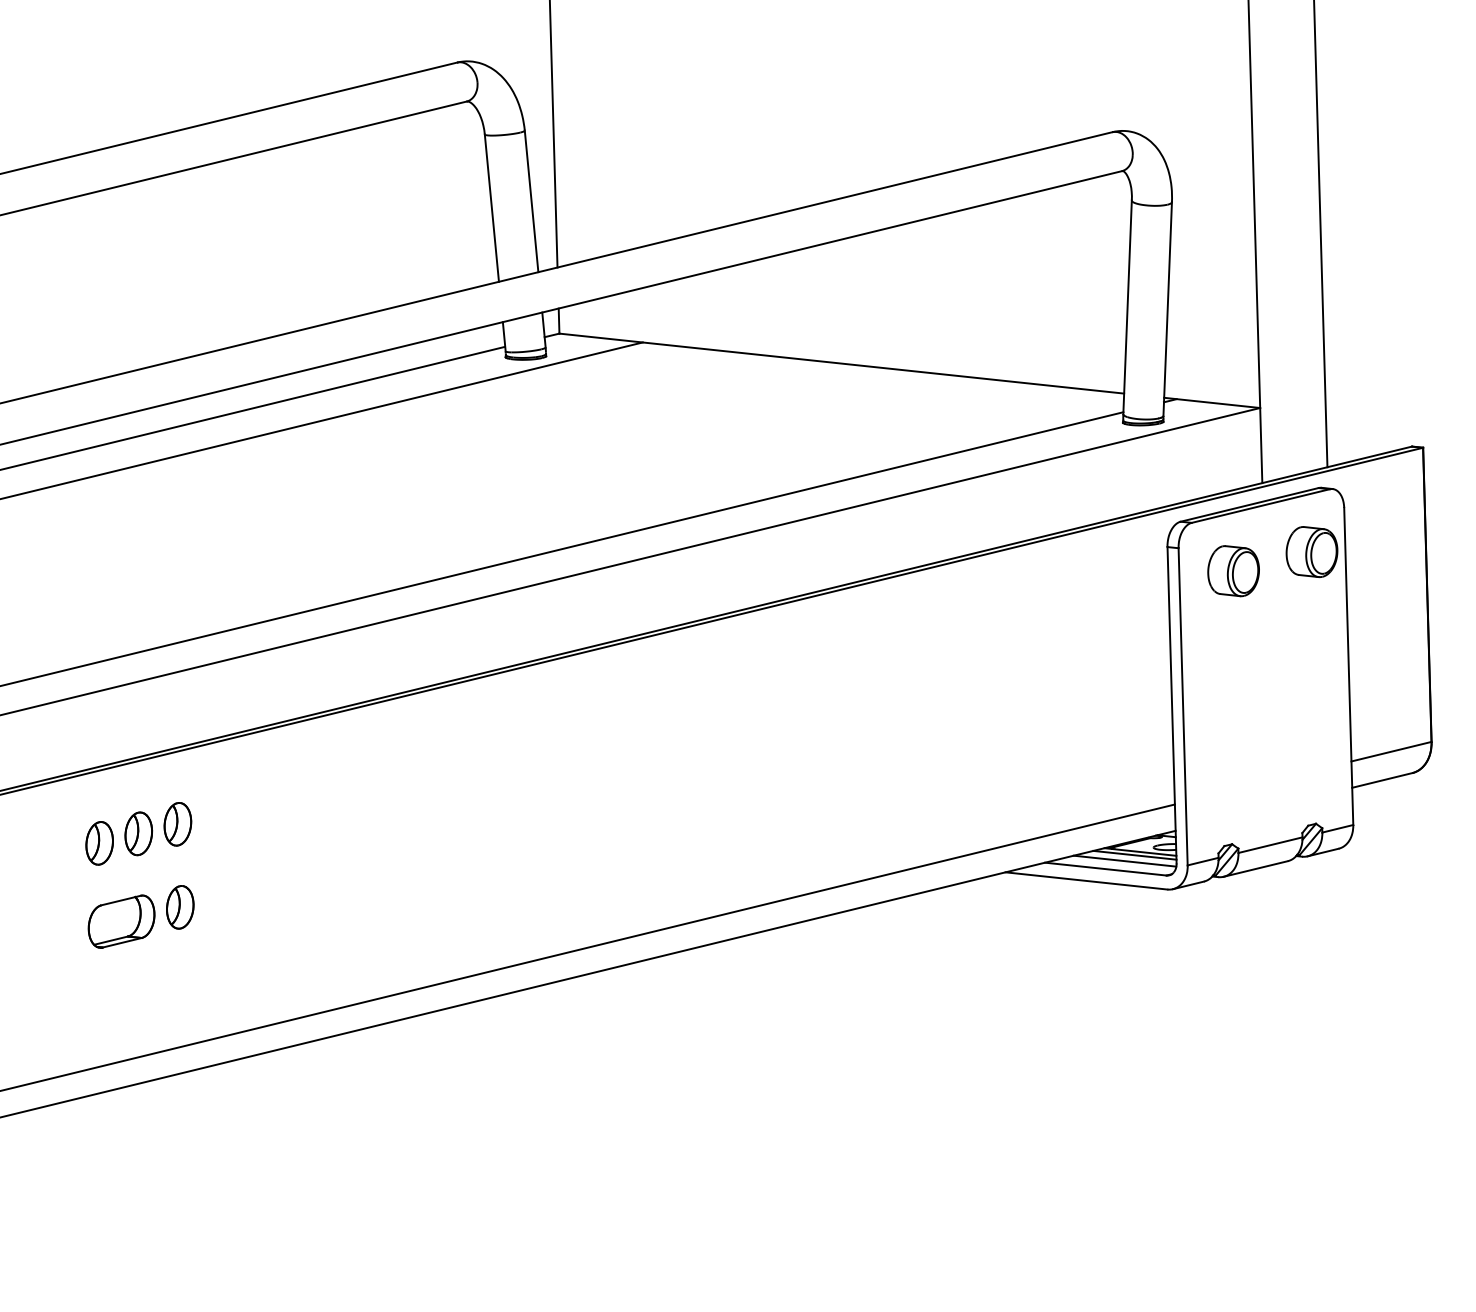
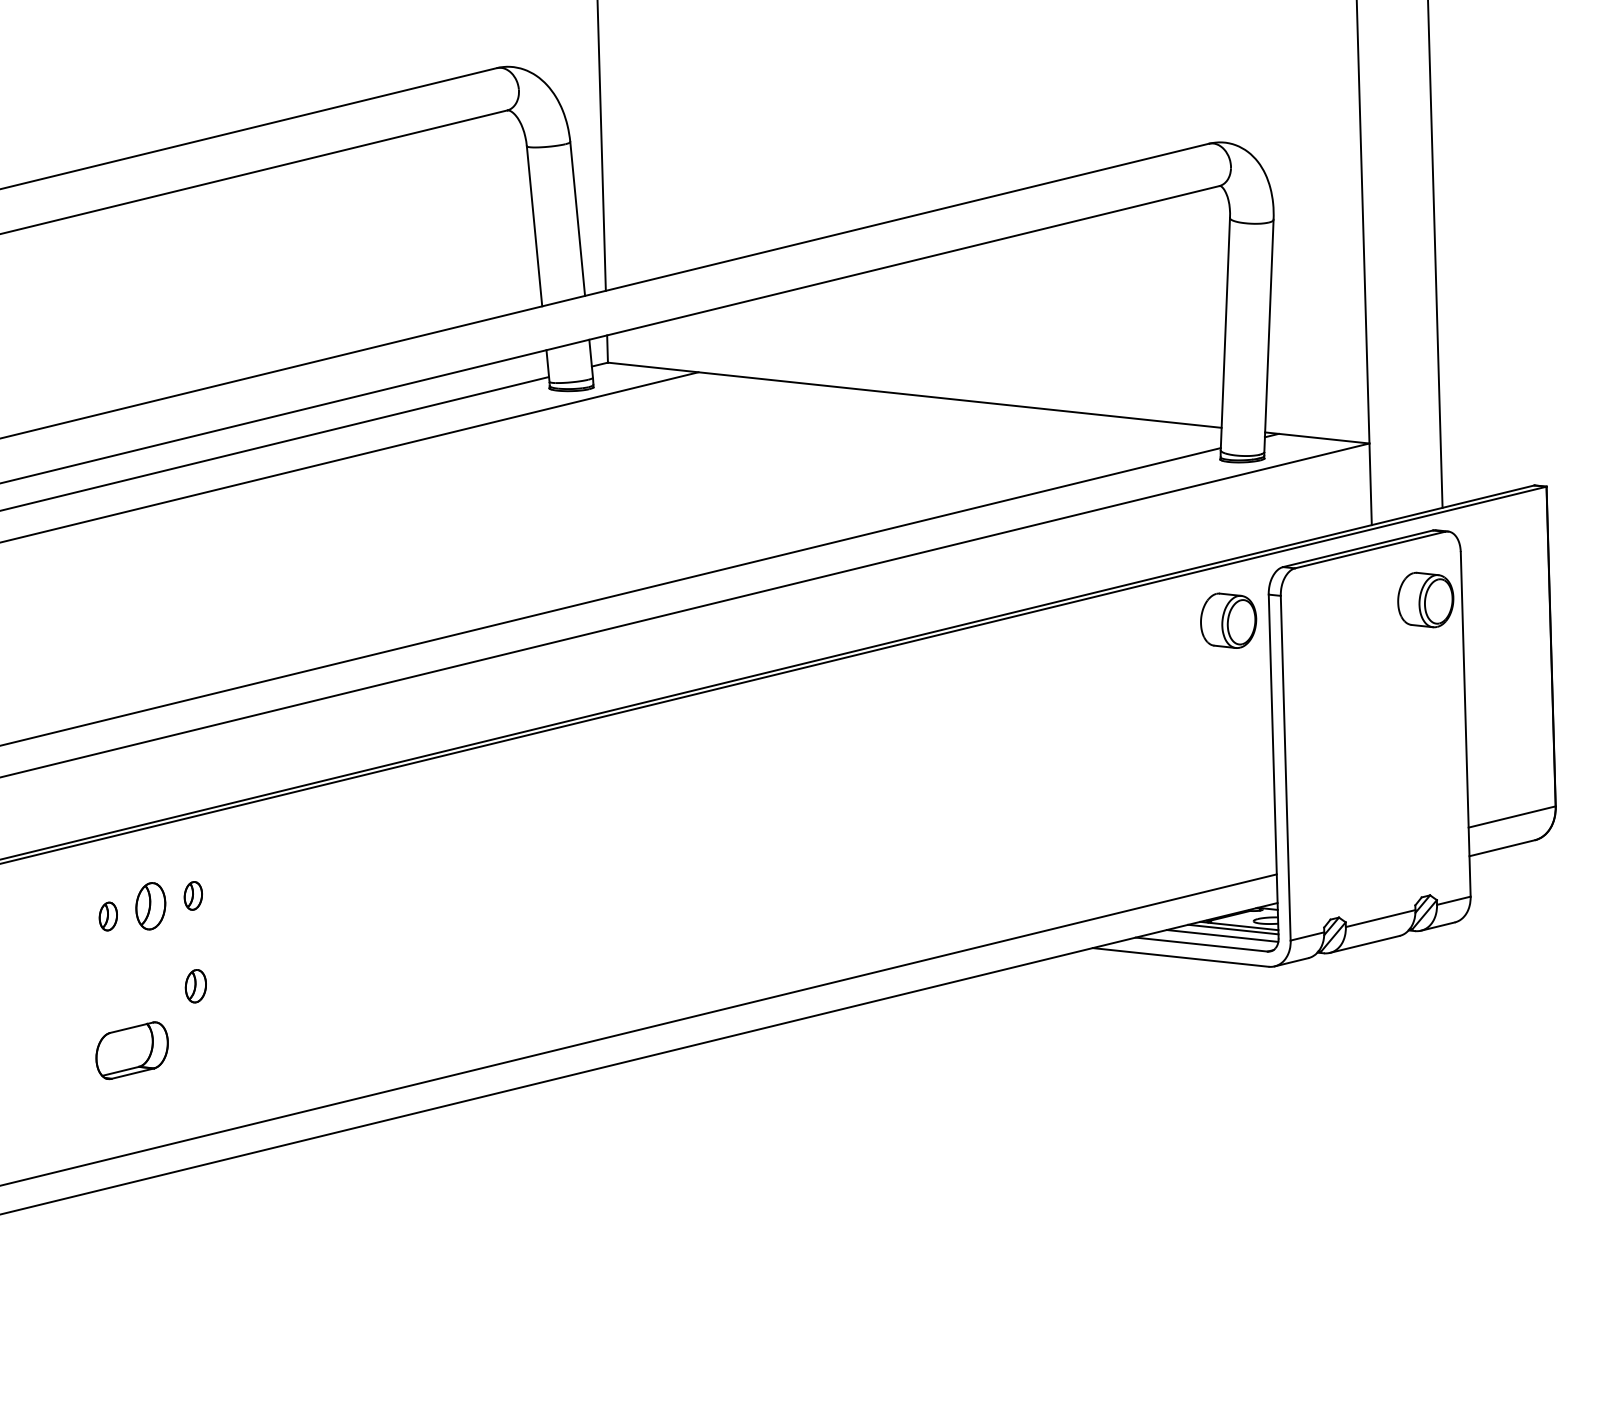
part: (1233, 570) -> (1228, 620), moved
part: (178, 823) -> (193, 895), size x0.6
part: (99, 843) -> (108, 916), size x0.6
part: (179, 907) -> (195, 986), size x0.7
part: (121, 921) -> (131, 1050), moved

